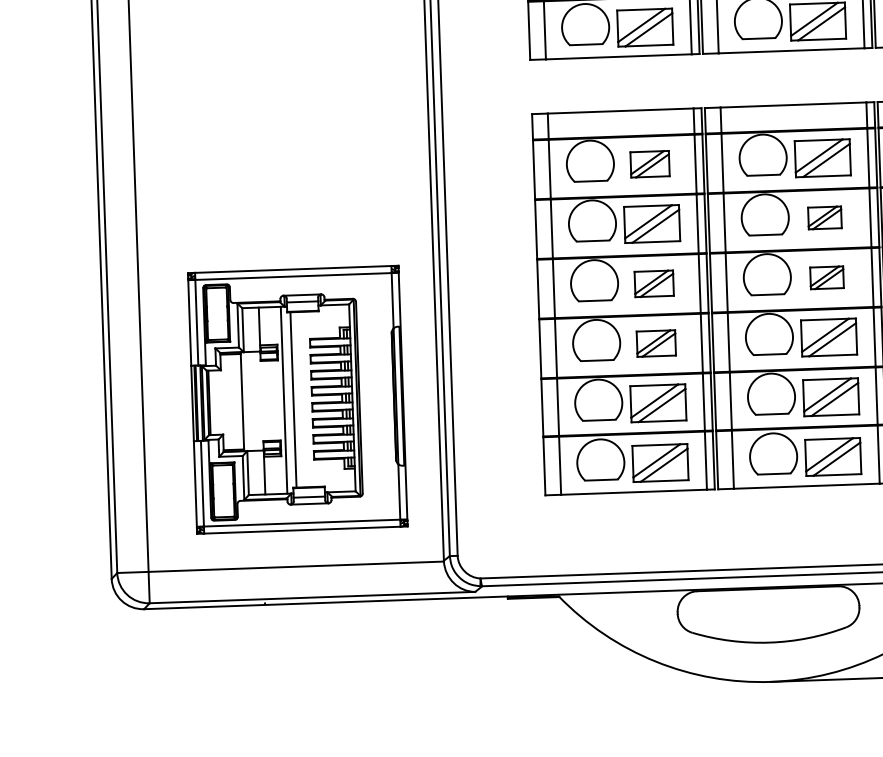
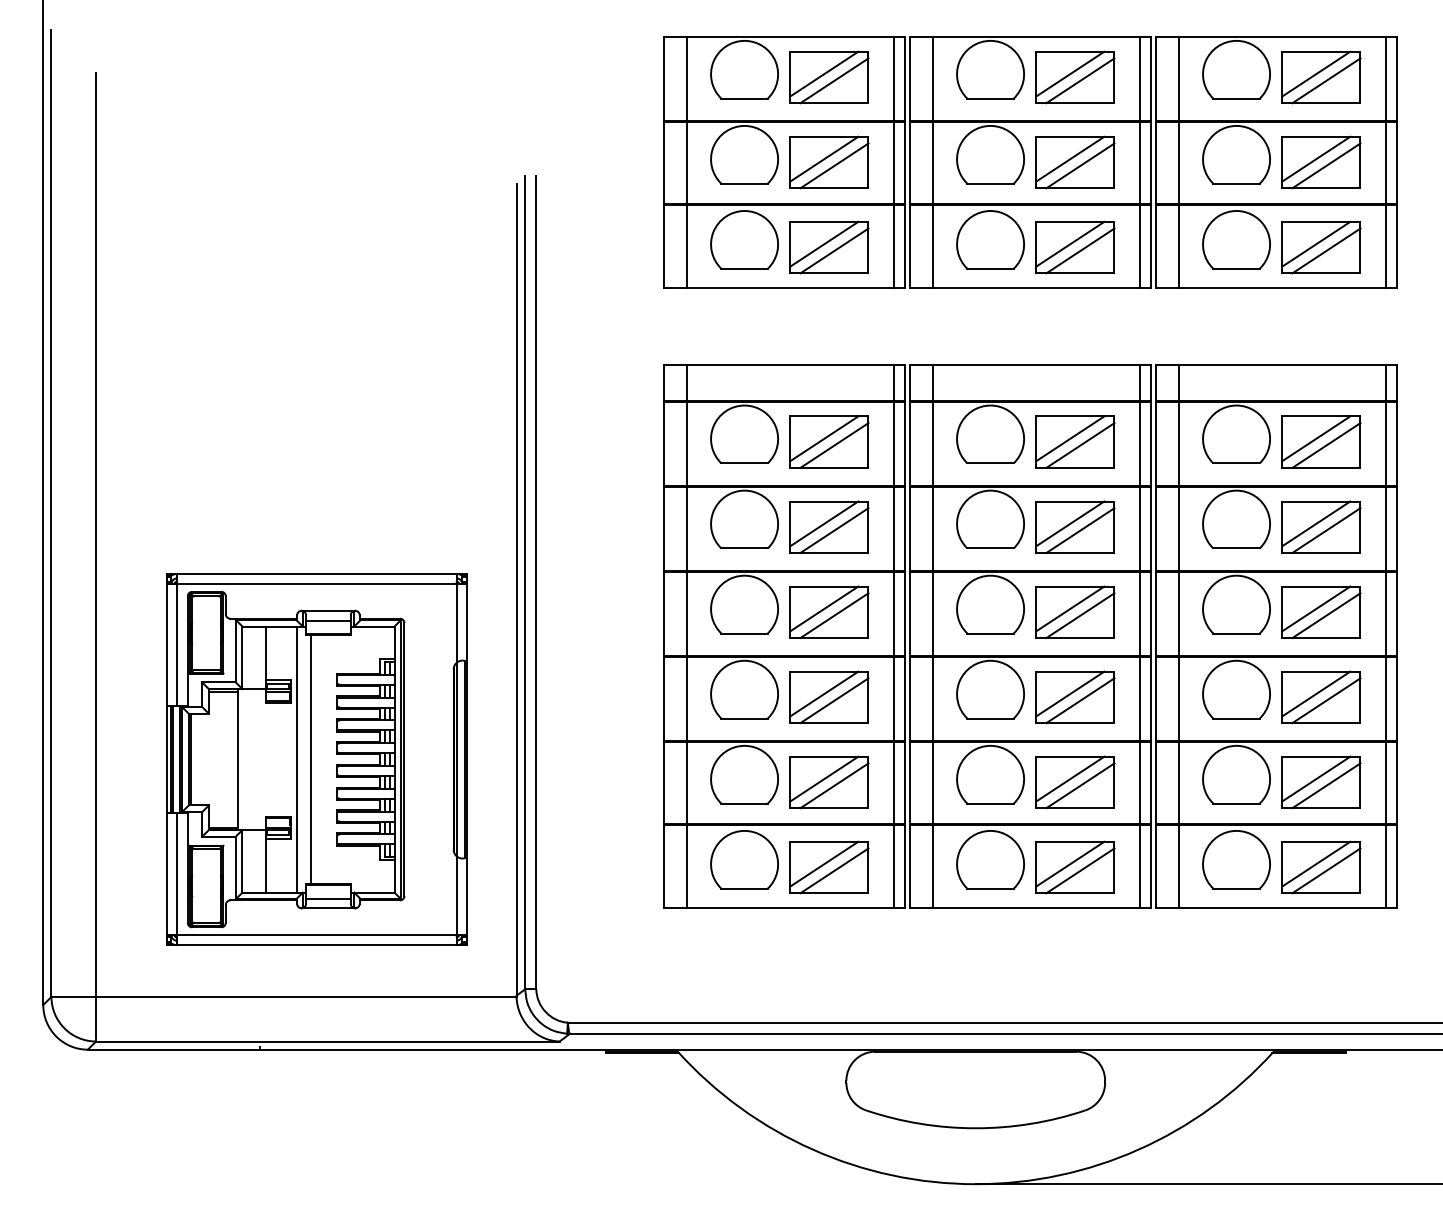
part: (650, 163) -> (829, 441), size x1.43
part: (824, 217) -> (1075, 526), size x1.67
part: (827, 277) -> (1075, 612), size x1.67
part: (654, 283) -> (829, 612), size x1.43
part: (656, 343) -> (829, 697), size x1.43

